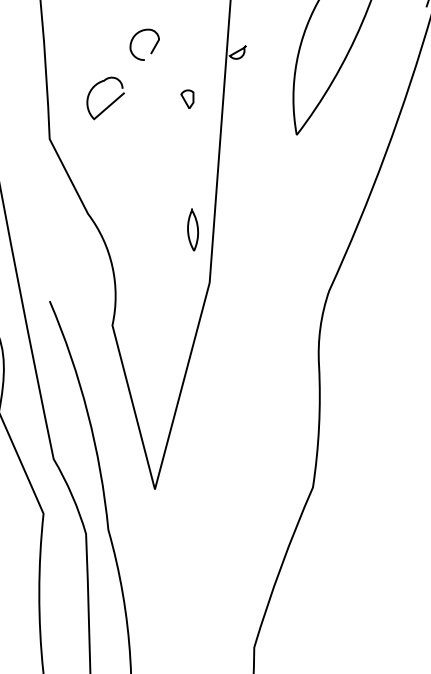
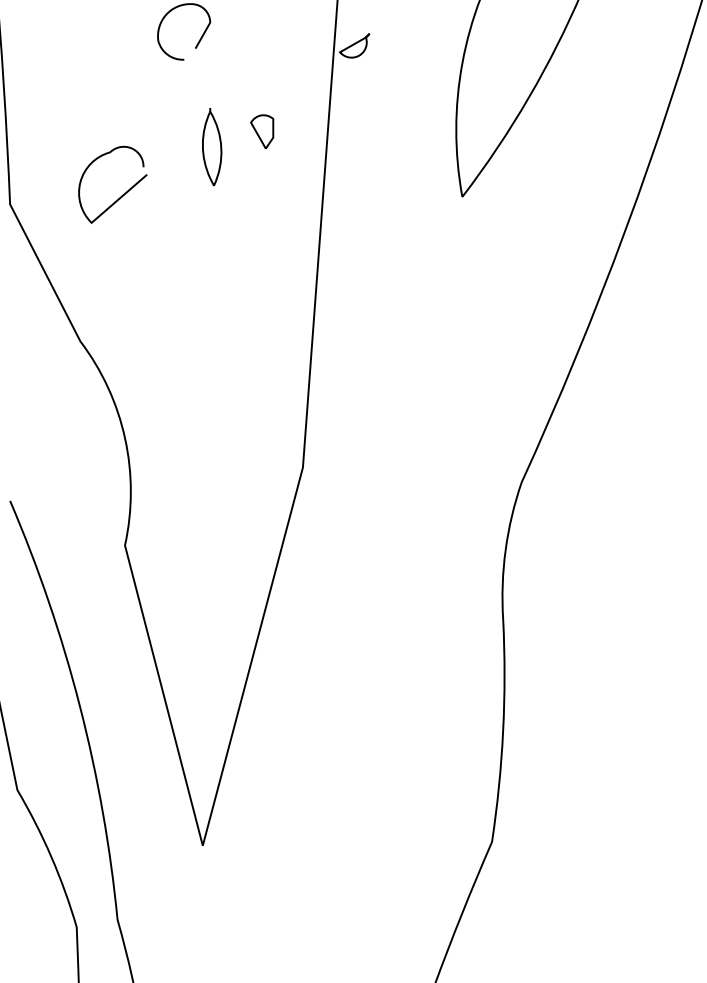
curve: (110, 103) -> (121, 194), moved
curve: (188, 229) -> (203, 146), moved

